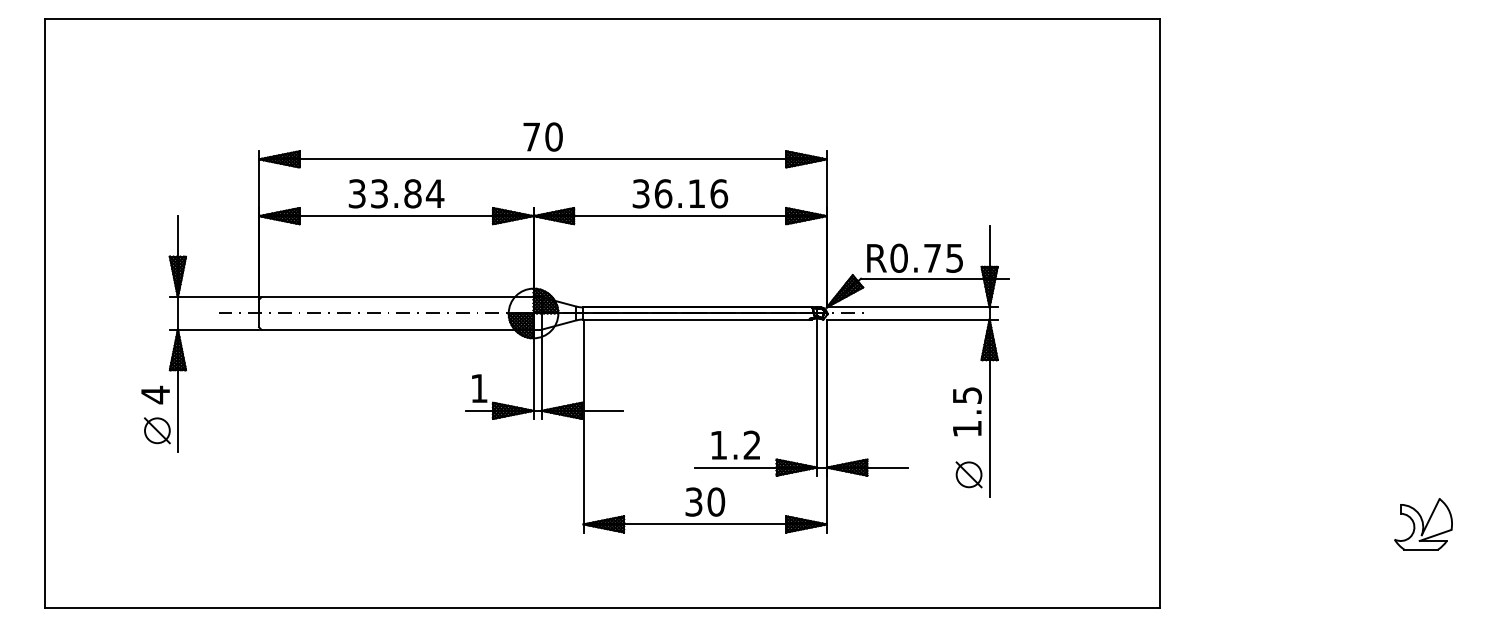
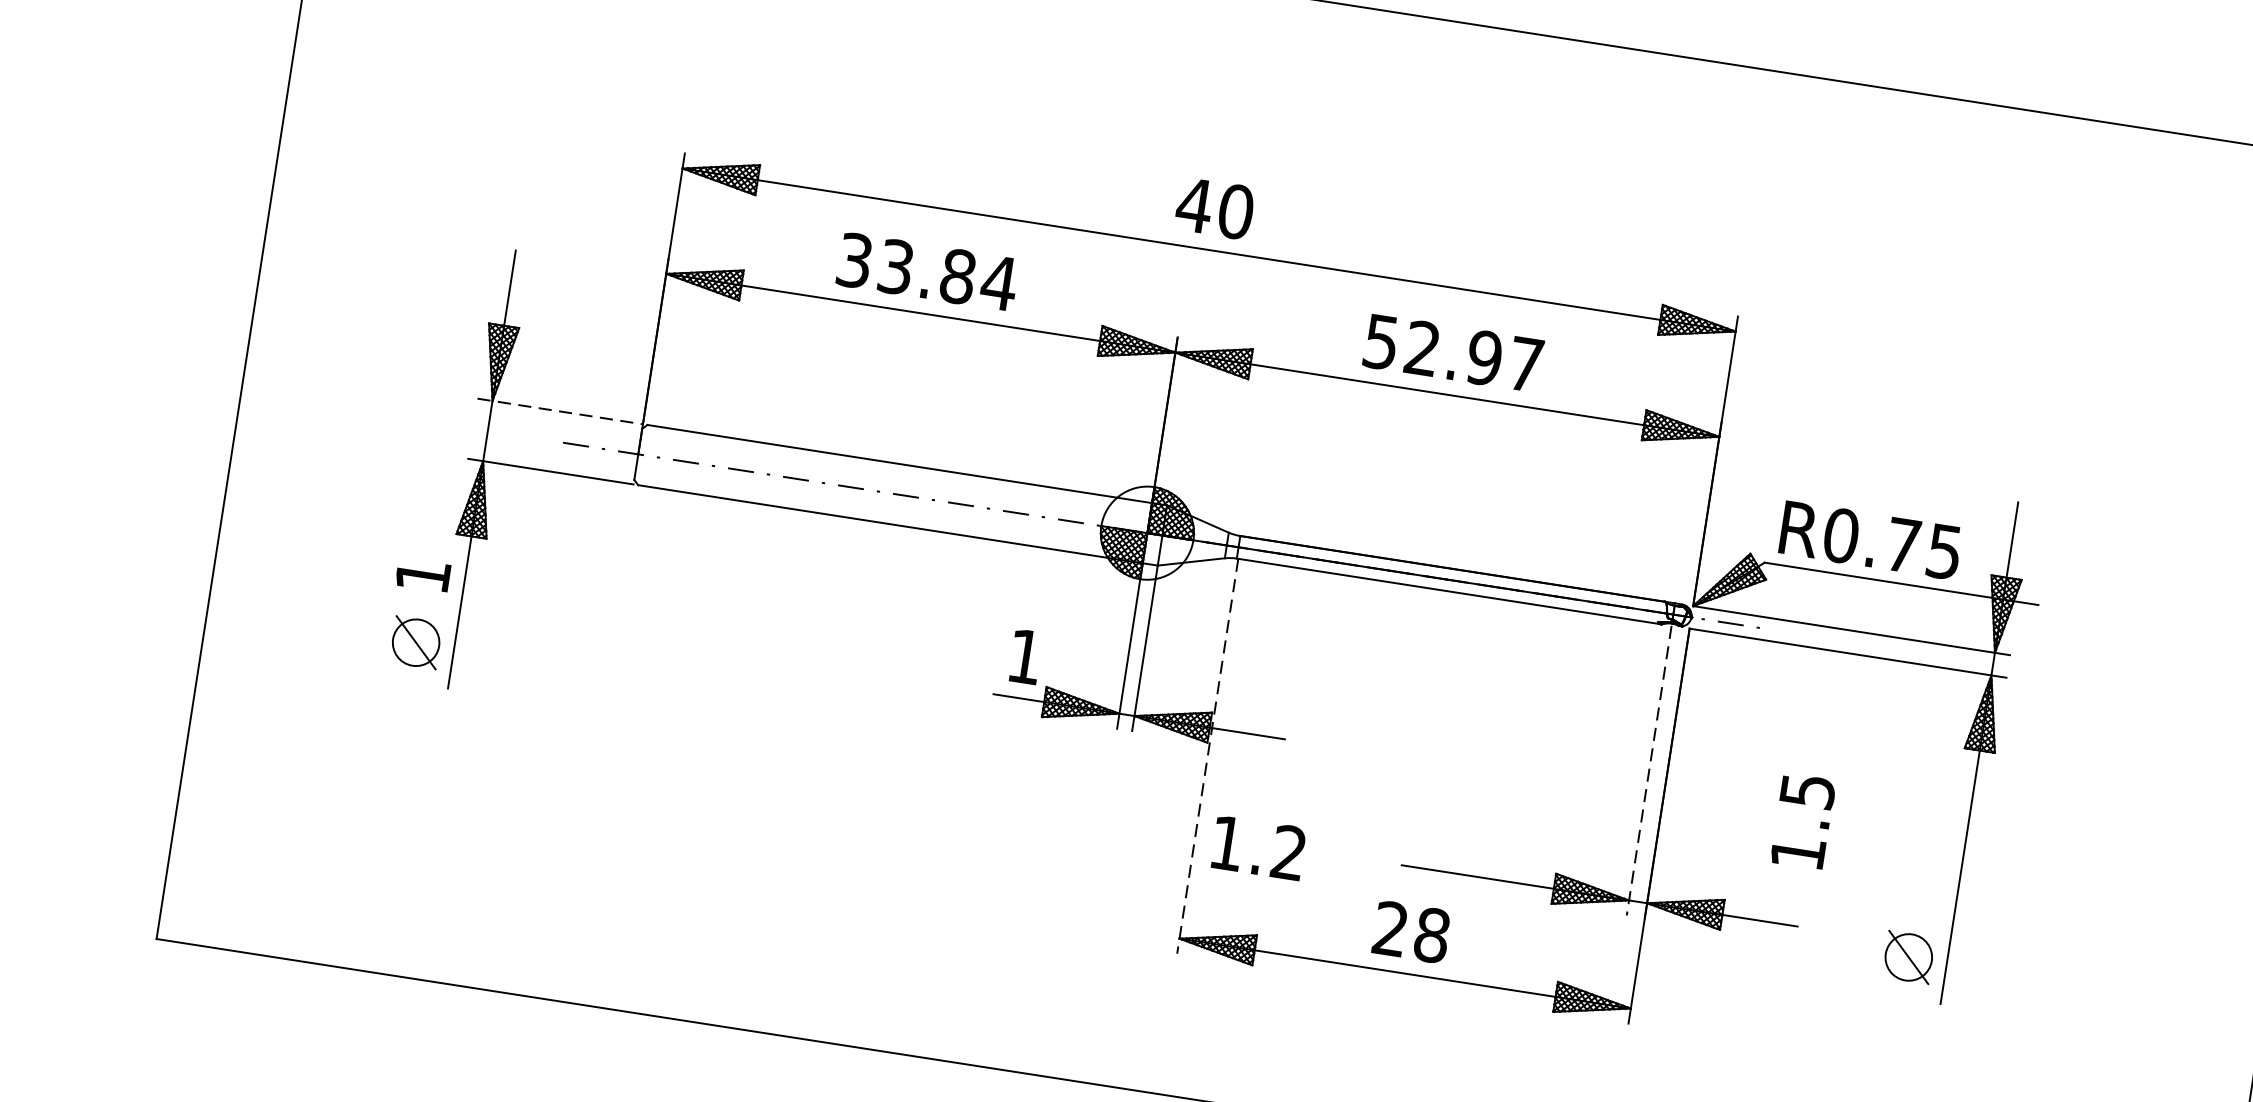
text: (531, 136) -> (1194, 204), 70 -> 40
text: (680, 193) -> (1454, 352), 36.16 -> 52.97
line: (214, 297) -> (560, 411), solid -> dashed
text: (155, 394) -> (422, 574), 4 -> 1
line: (817, 398) -> (1649, 772), solid -> dashed
text: (967, 411) -> (1803, 820), moved
line: (583, 426) -> (1207, 757), solid -> dashed
text: (735, 444) -> (1258, 846), moved
text: (705, 501) -> (1412, 931), 30 -> 28

